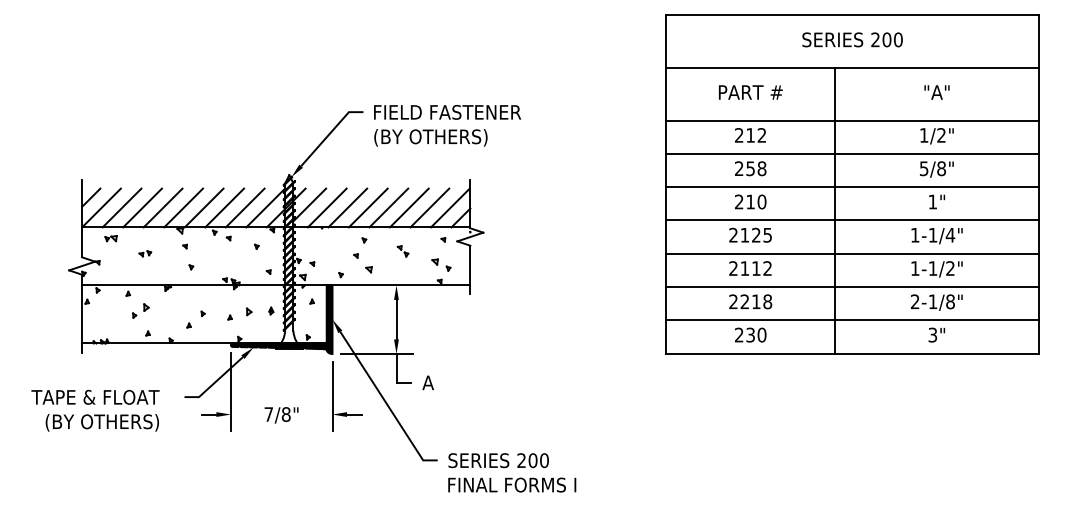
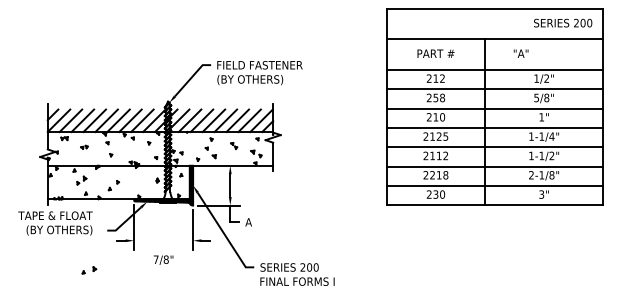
text: (853, 38) -> (563, 22), moved
text: (935, 92) -> (520, 53), moved
part: (240, 314) -> (89, 270), moved
text: (95, 410) -> (55, 223), moved
text: (281, 414) -> (163, 259), moved

